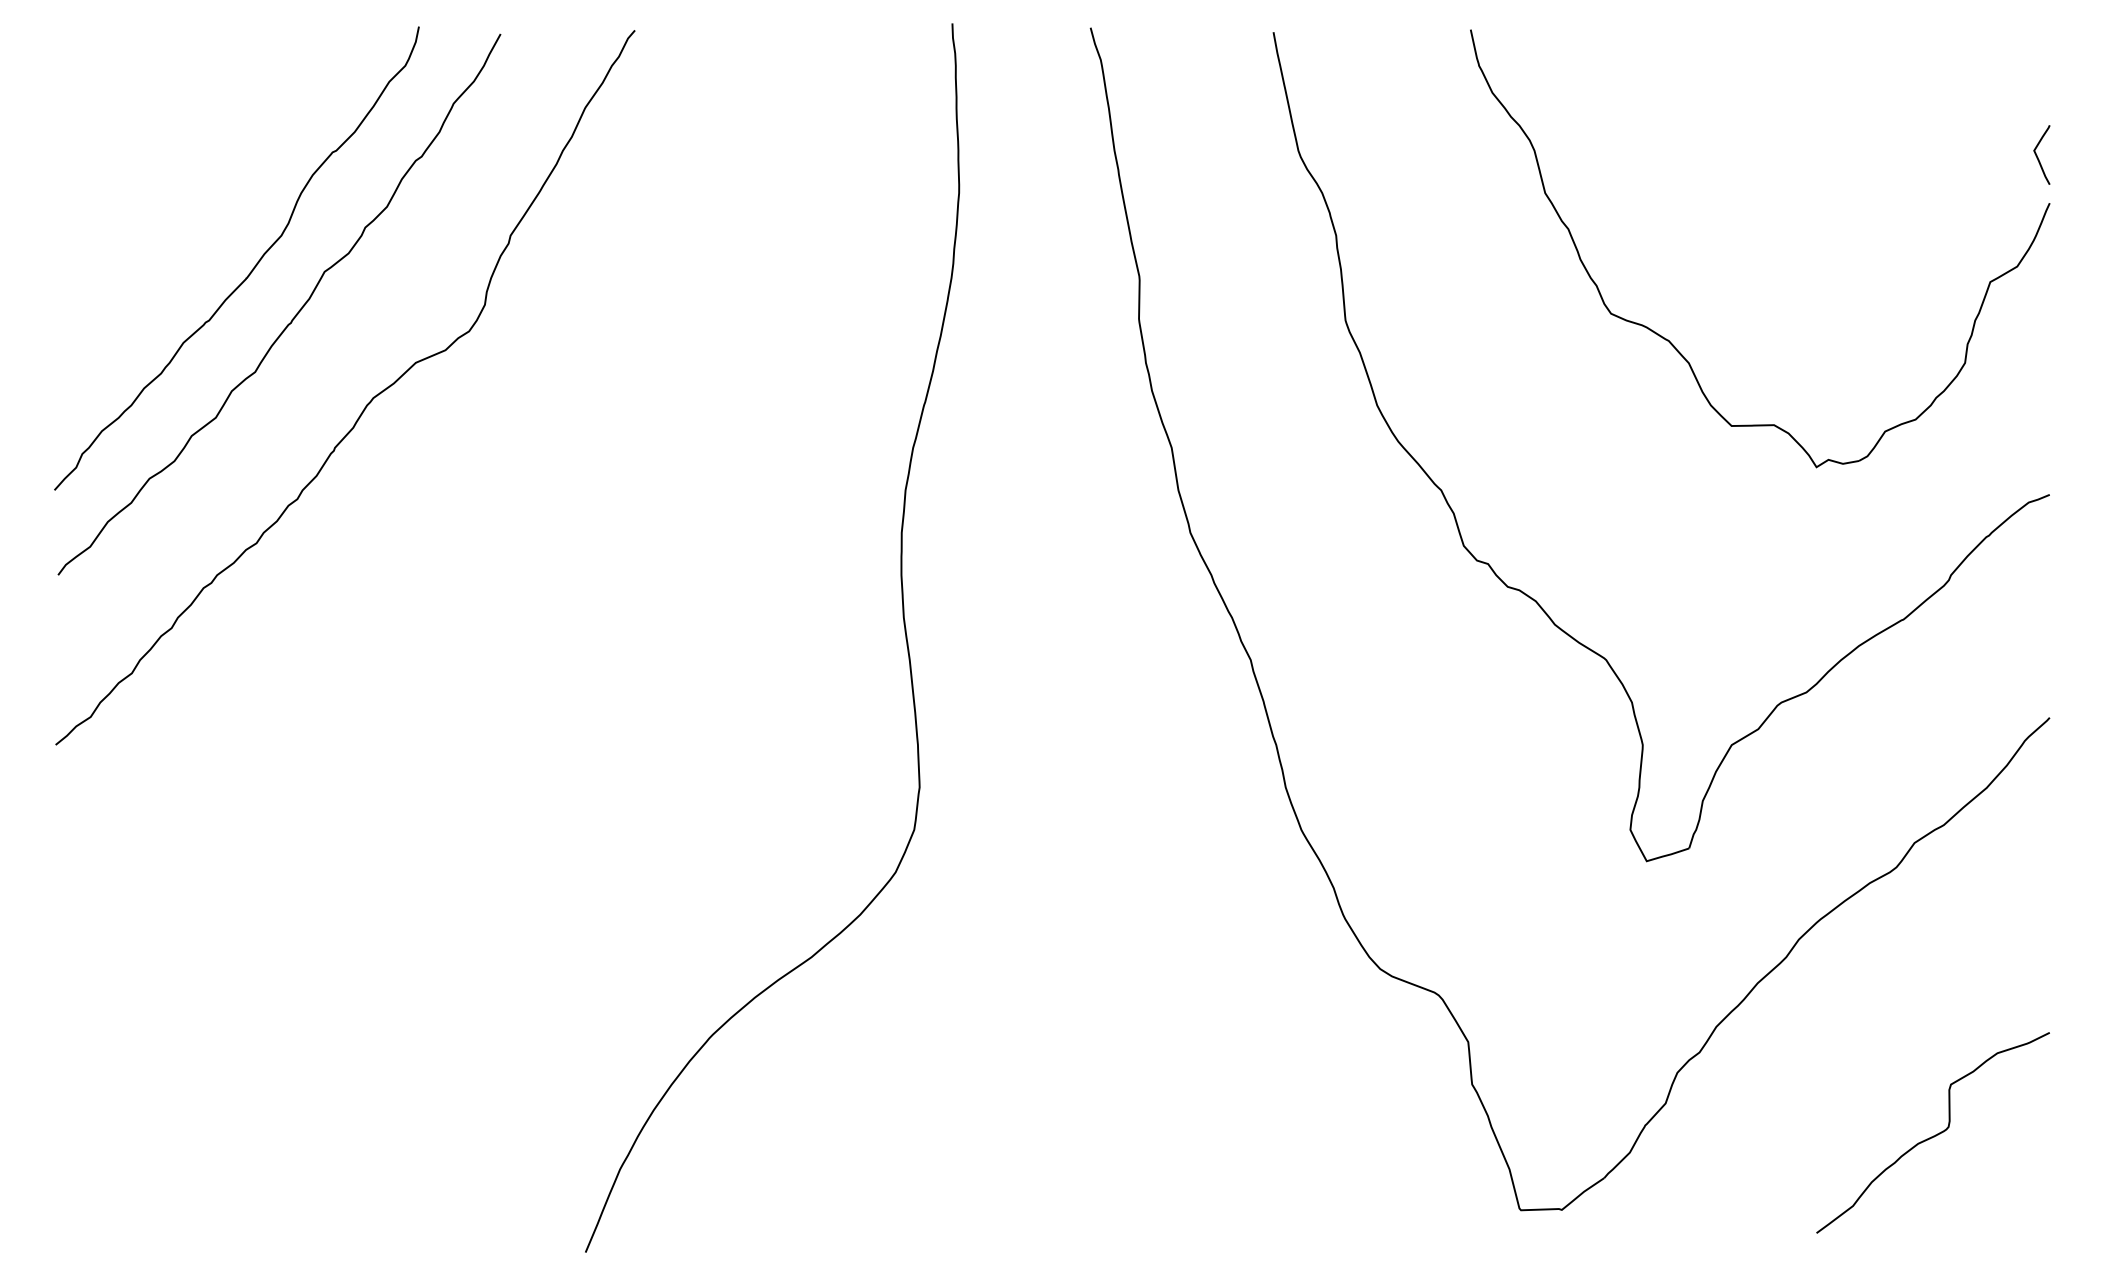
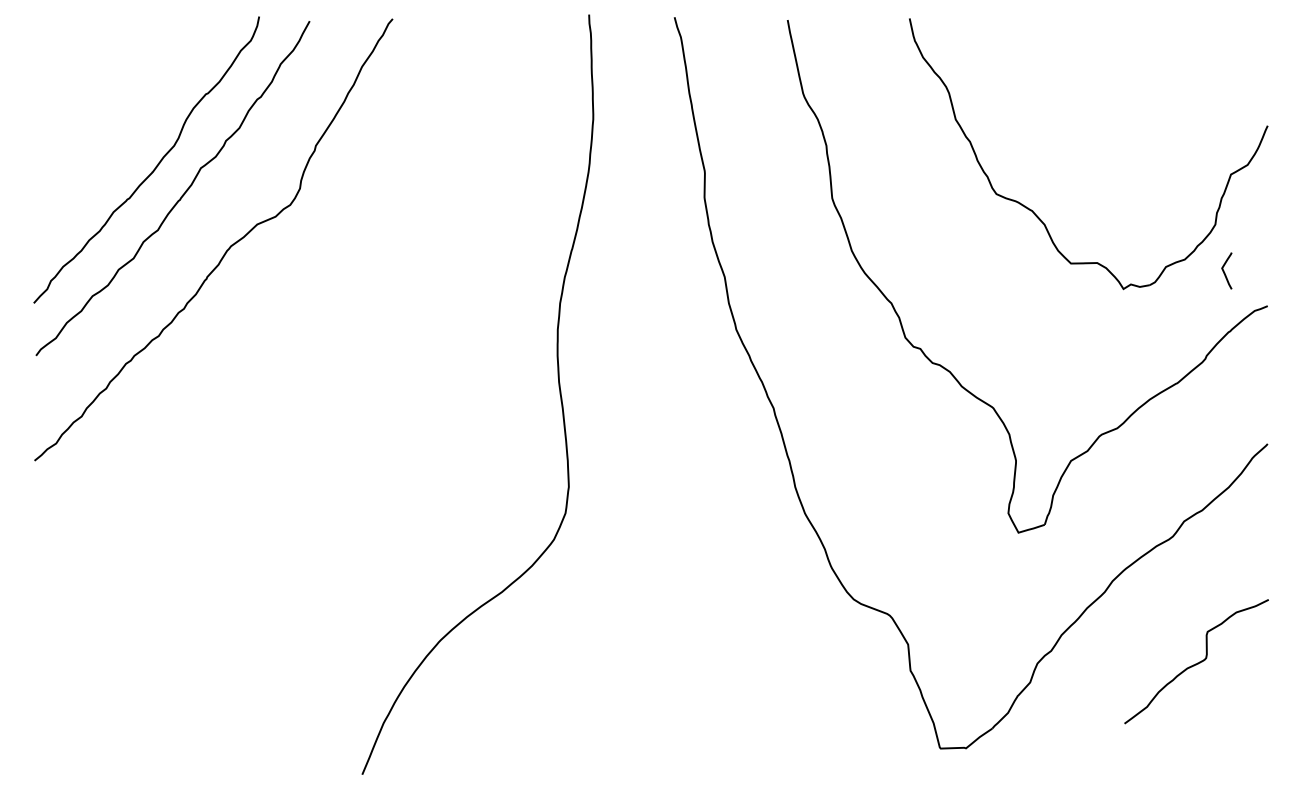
curve: (2038, 154) -> (1224, 270), moved
curve: (1934, 1134) -> (1197, 662), moved

